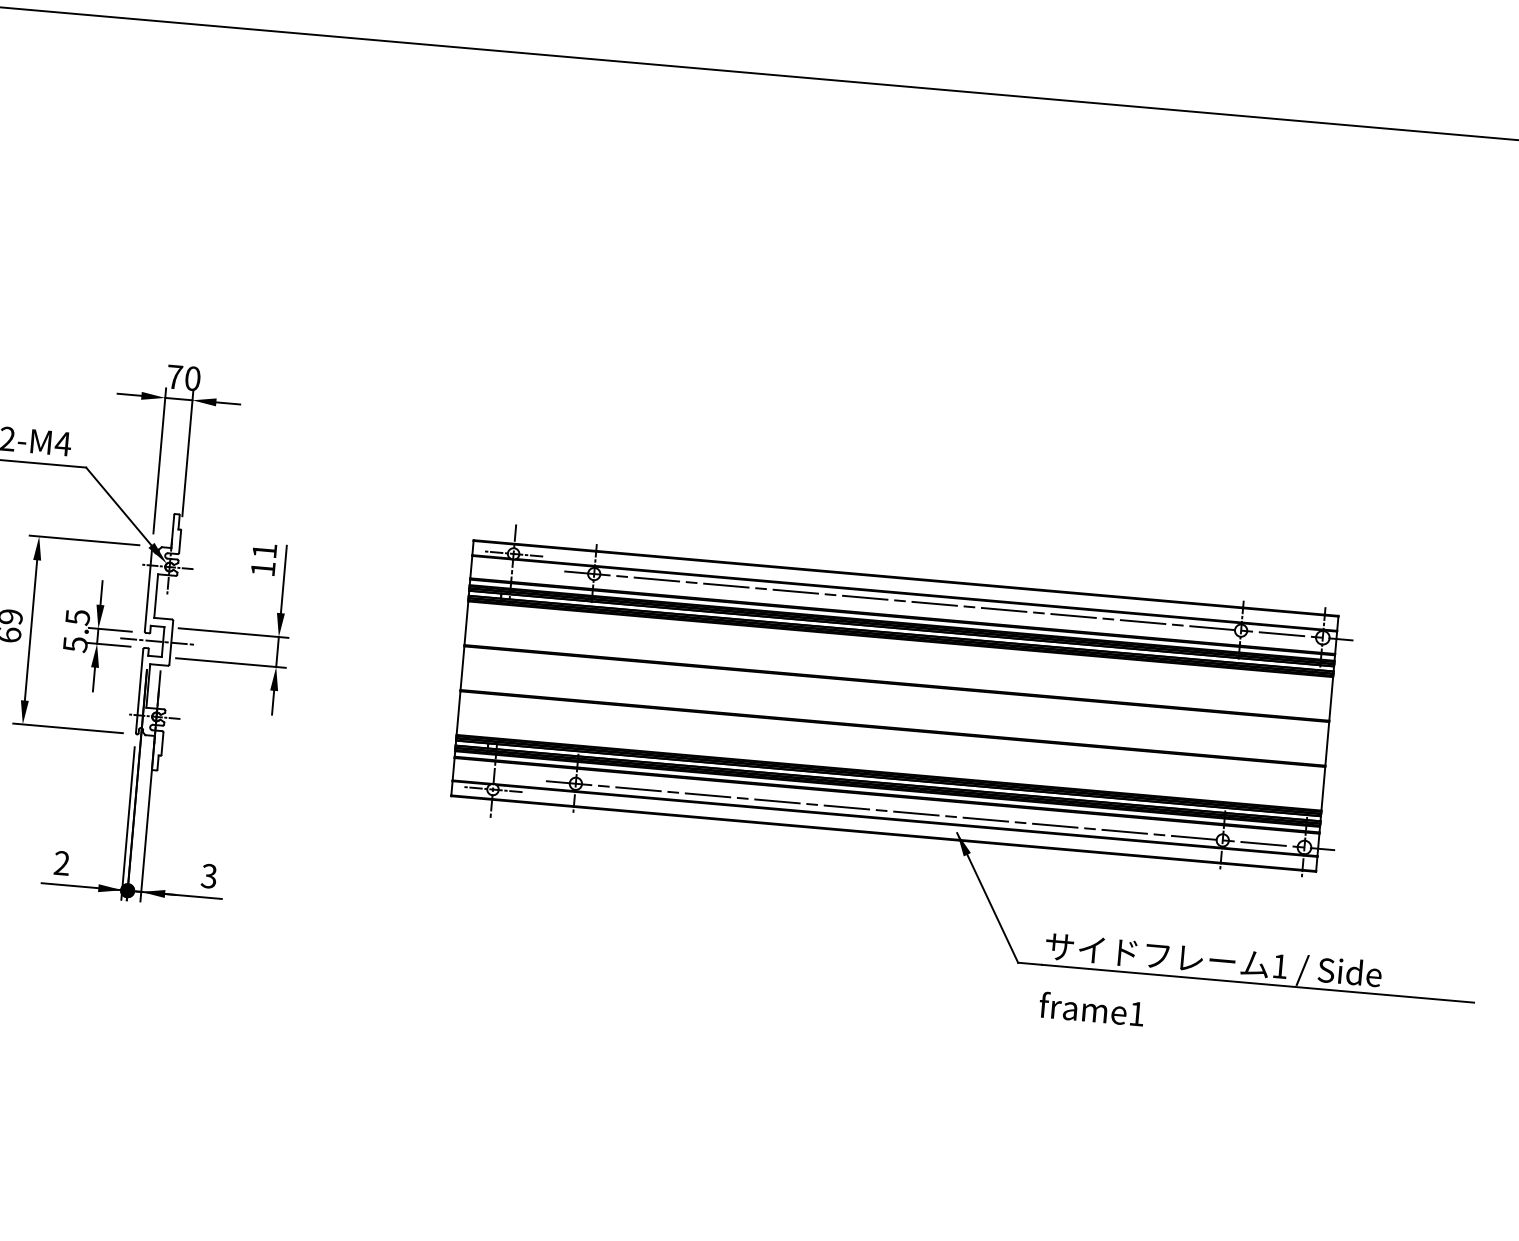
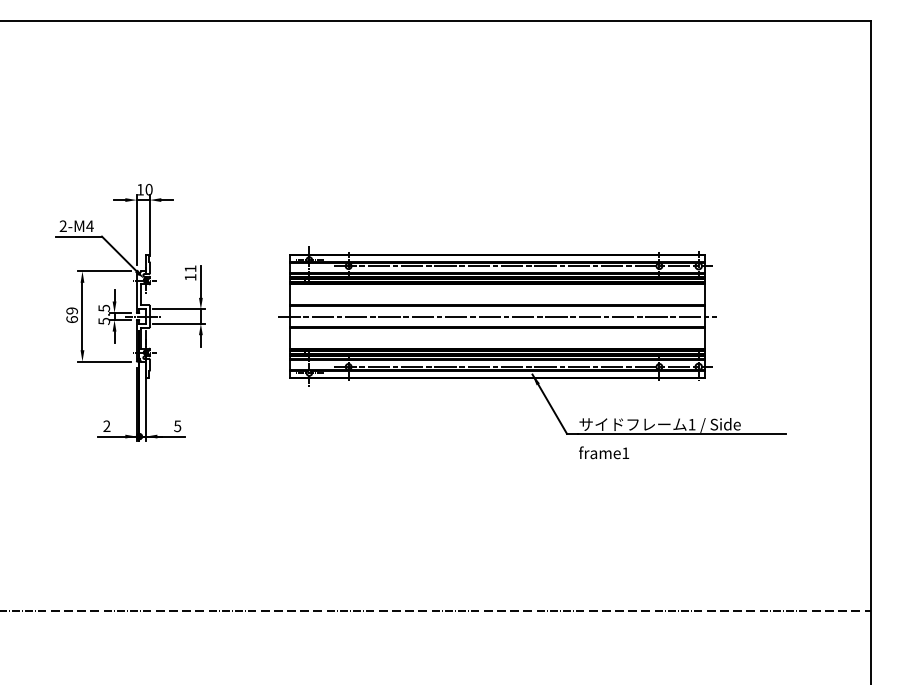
text: (174, 376) -> (140, 189), 70 -> 10
line: (894, 705) -> (497, 316), added
text: (208, 874) -> (177, 425), 3 -> 5

